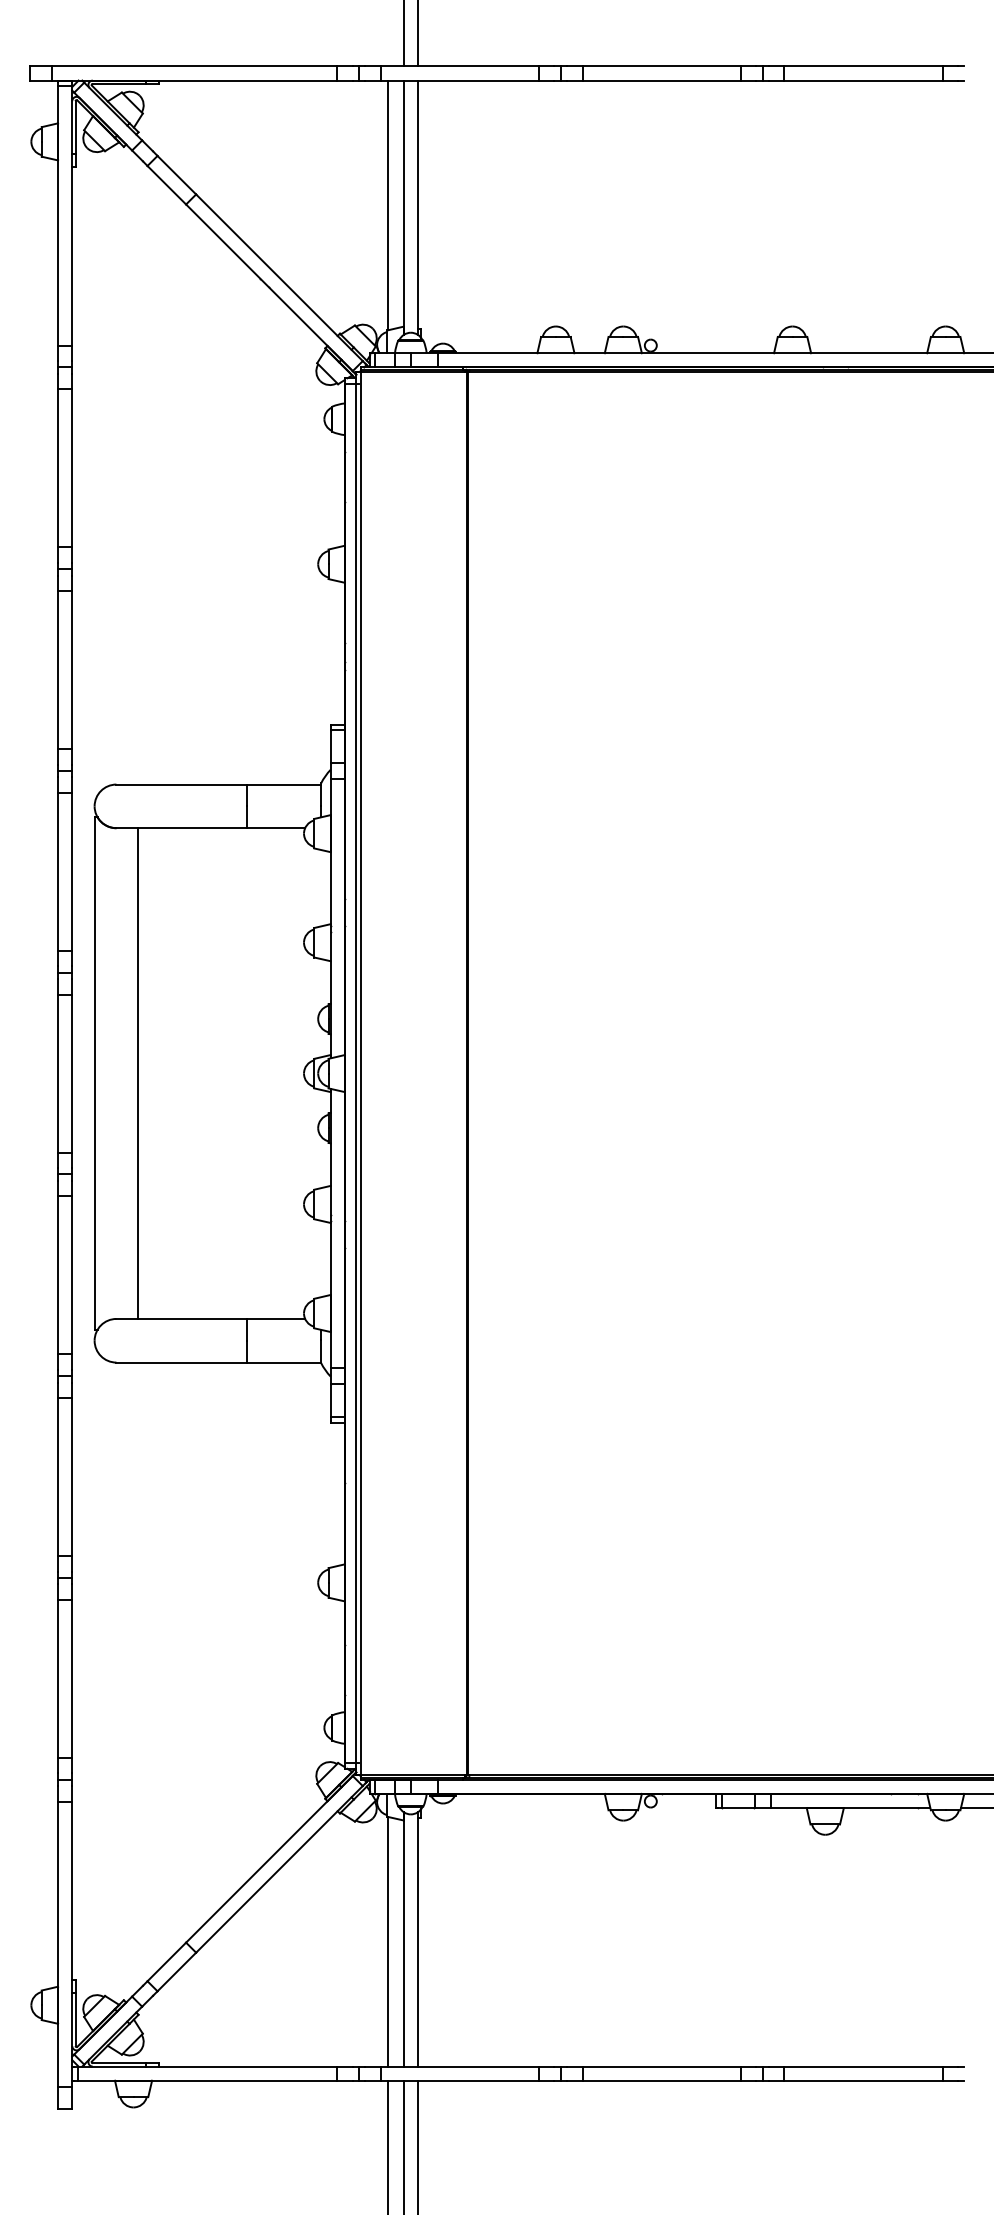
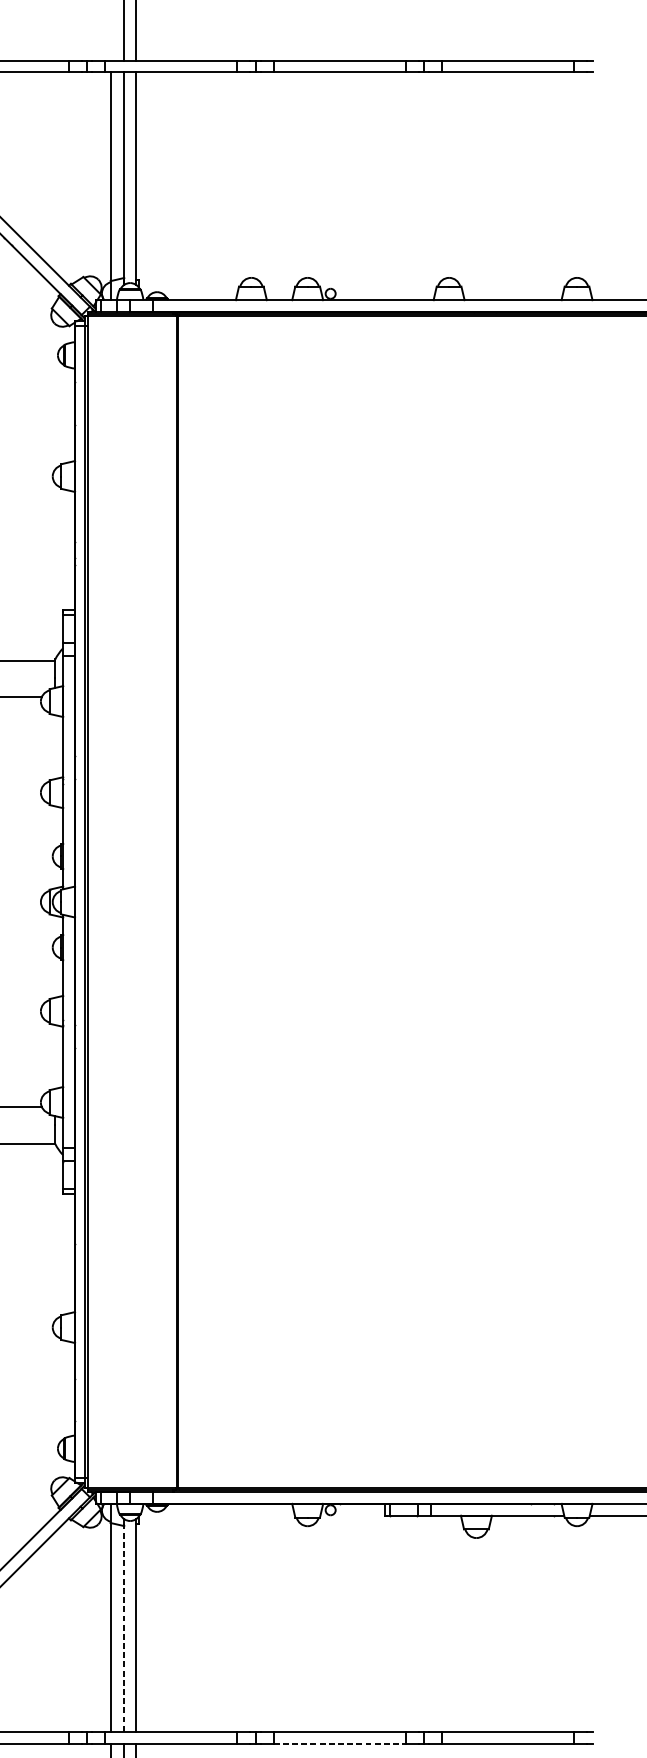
line: (403, 1938) -> (124, 1624), solid -> dashed
line: (662, 2080) -> (340, 1743), solid -> dashed

